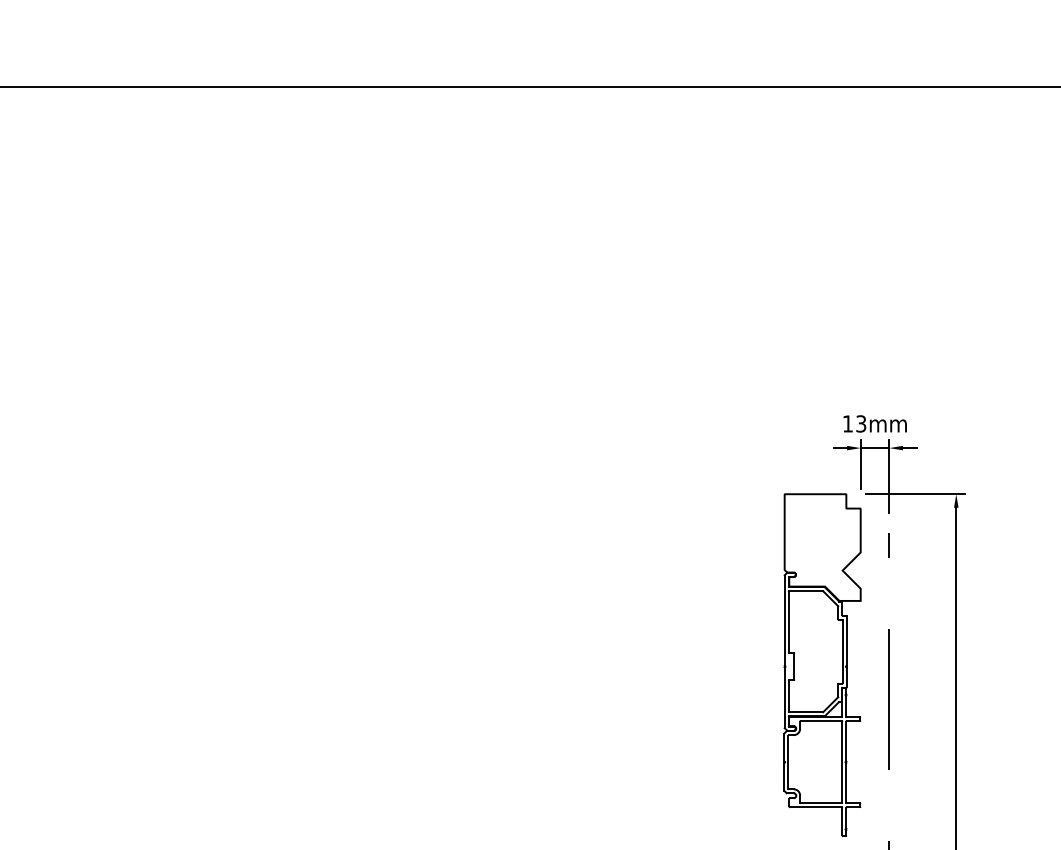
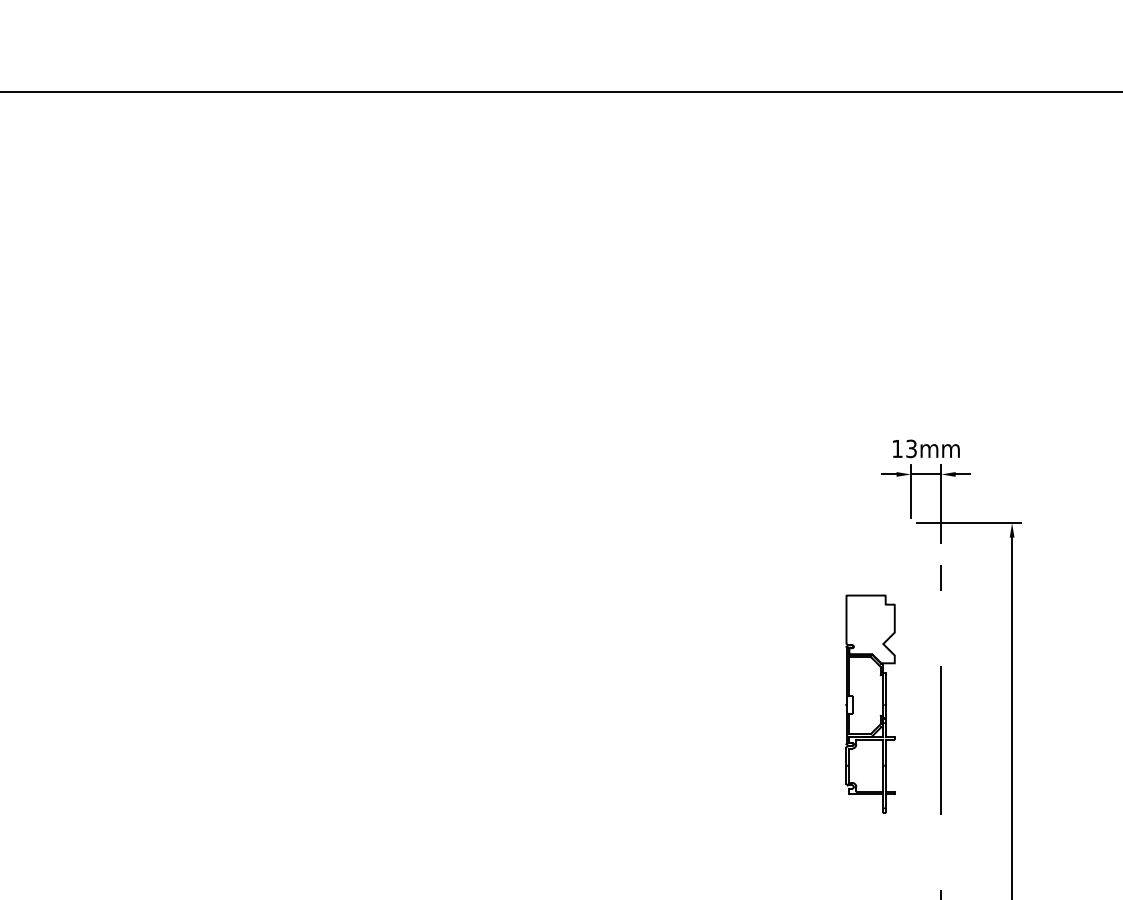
part: (822, 664) -> (870, 703), size x0.6

